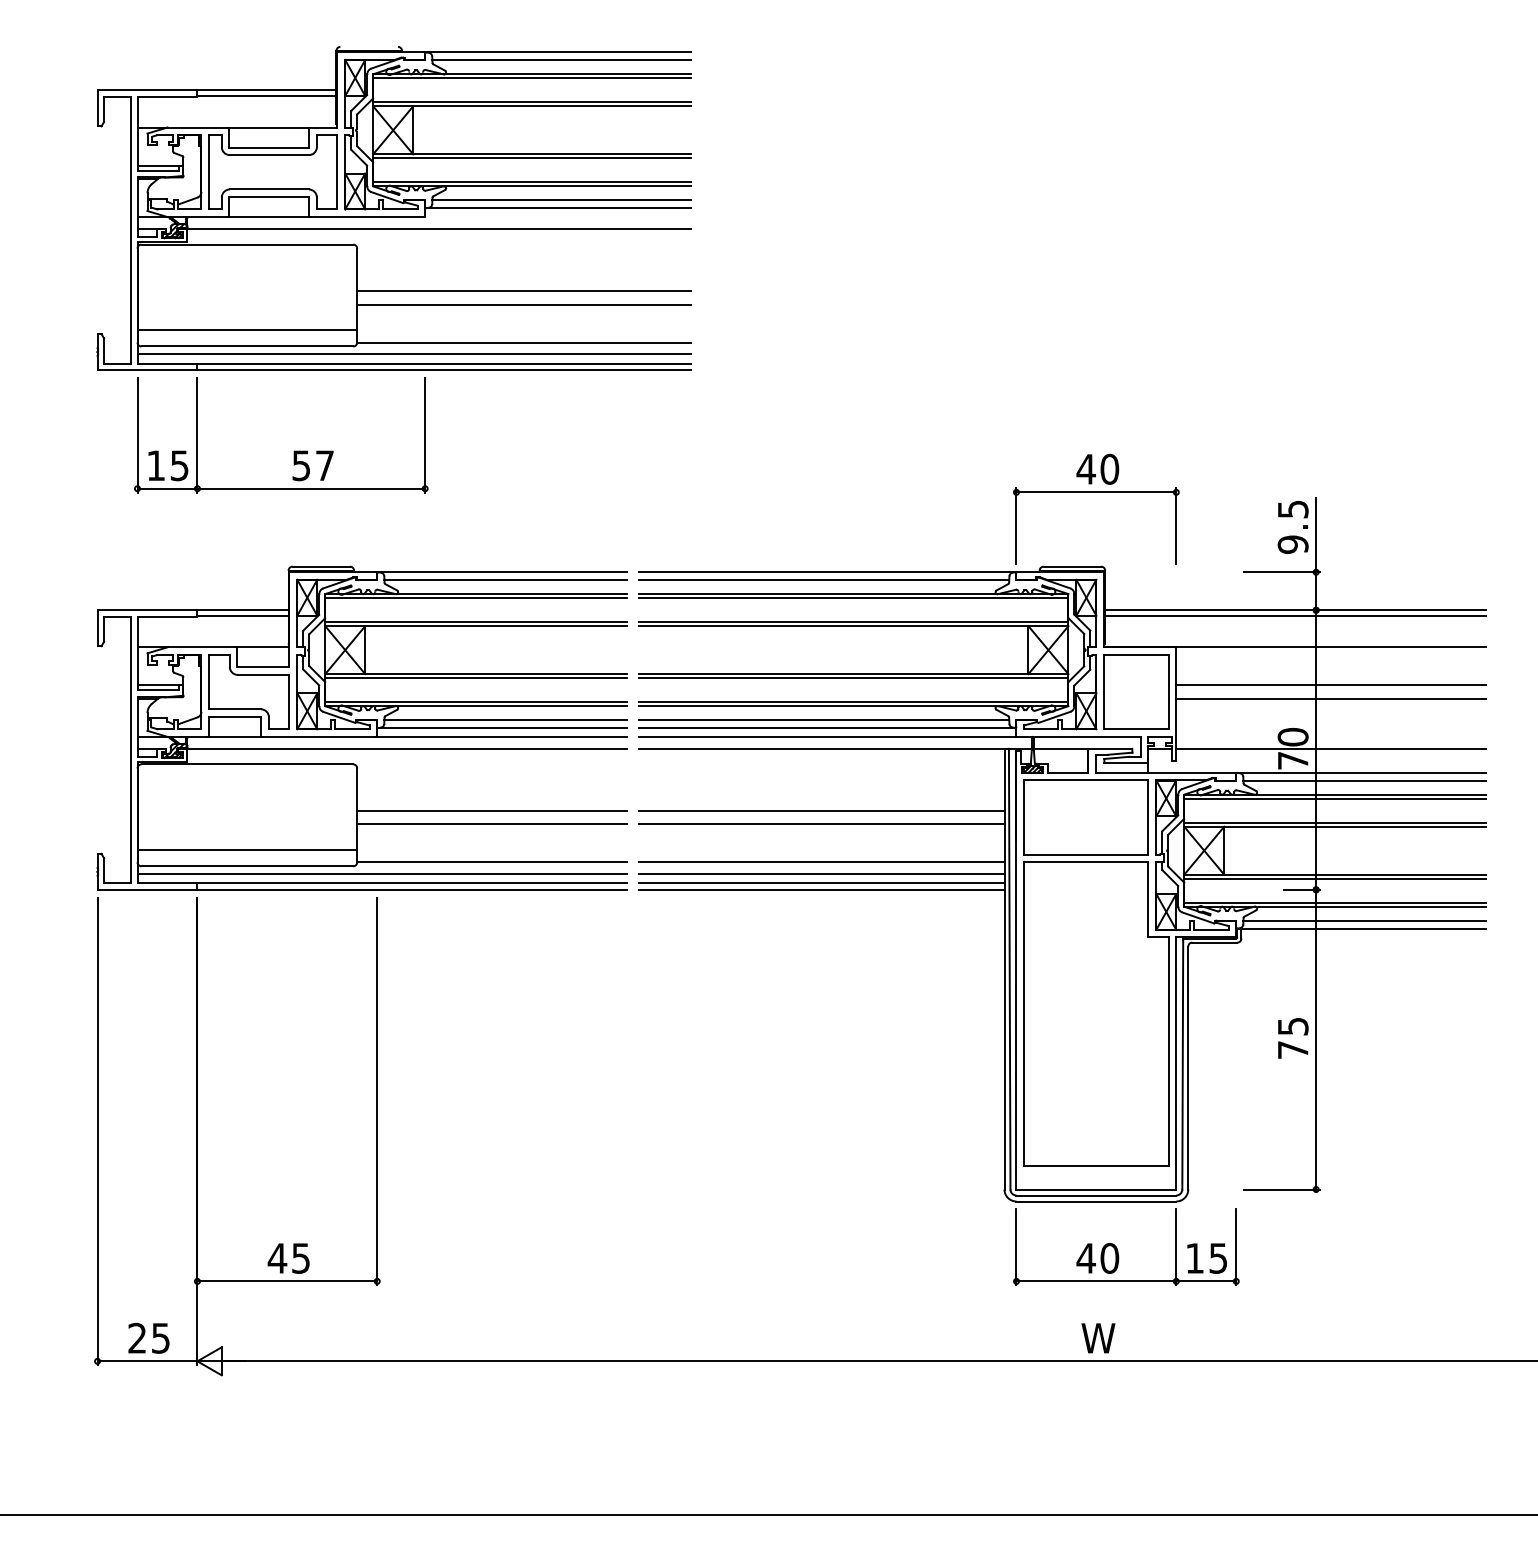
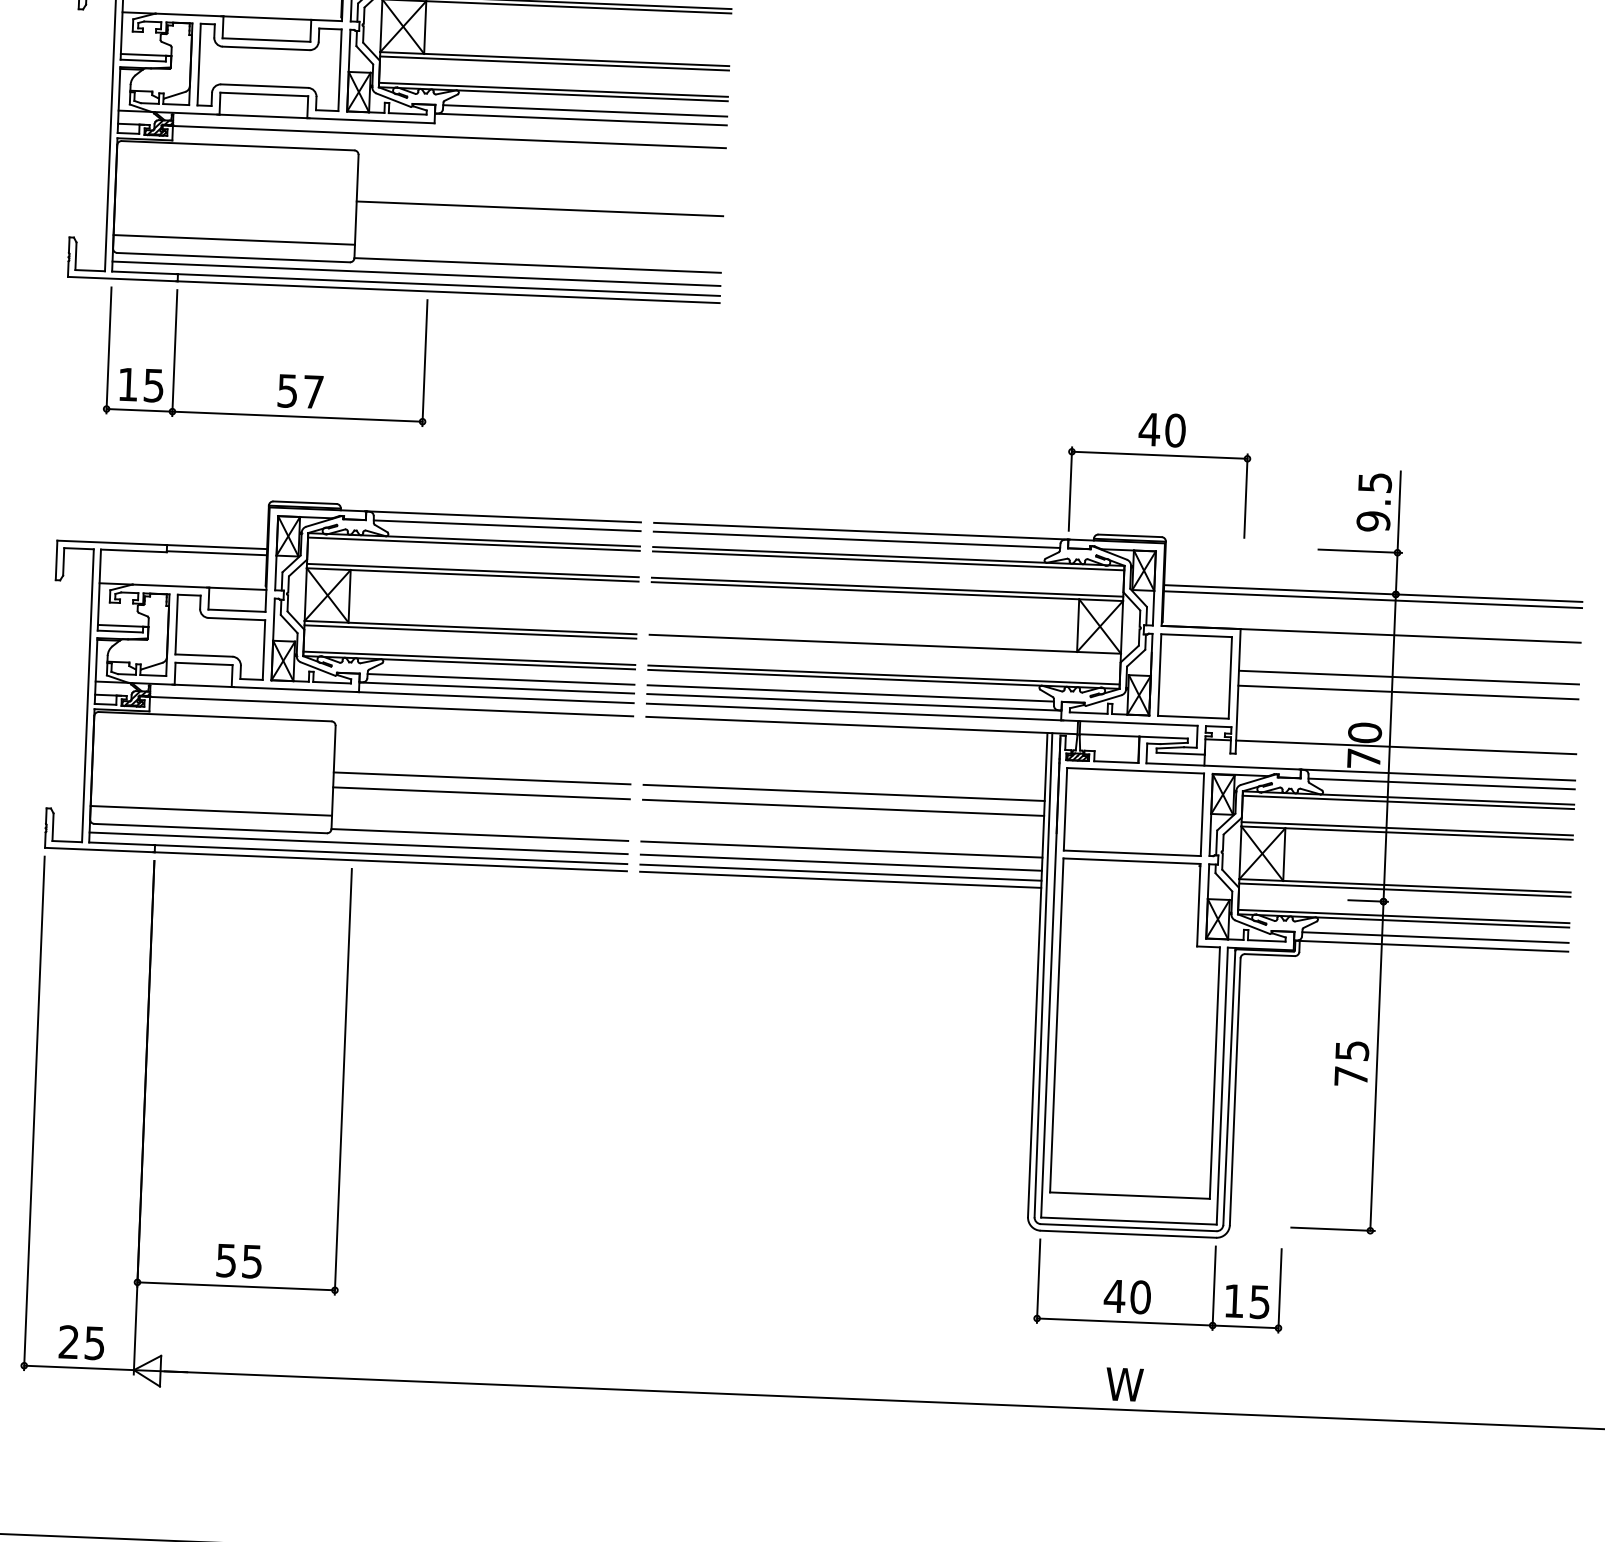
line: (523, 304) -> (538, 223), removed
line: (853, 678) -> (884, 649), removed
text: (277, 1258) -> (226, 1260), 45 -> 55

